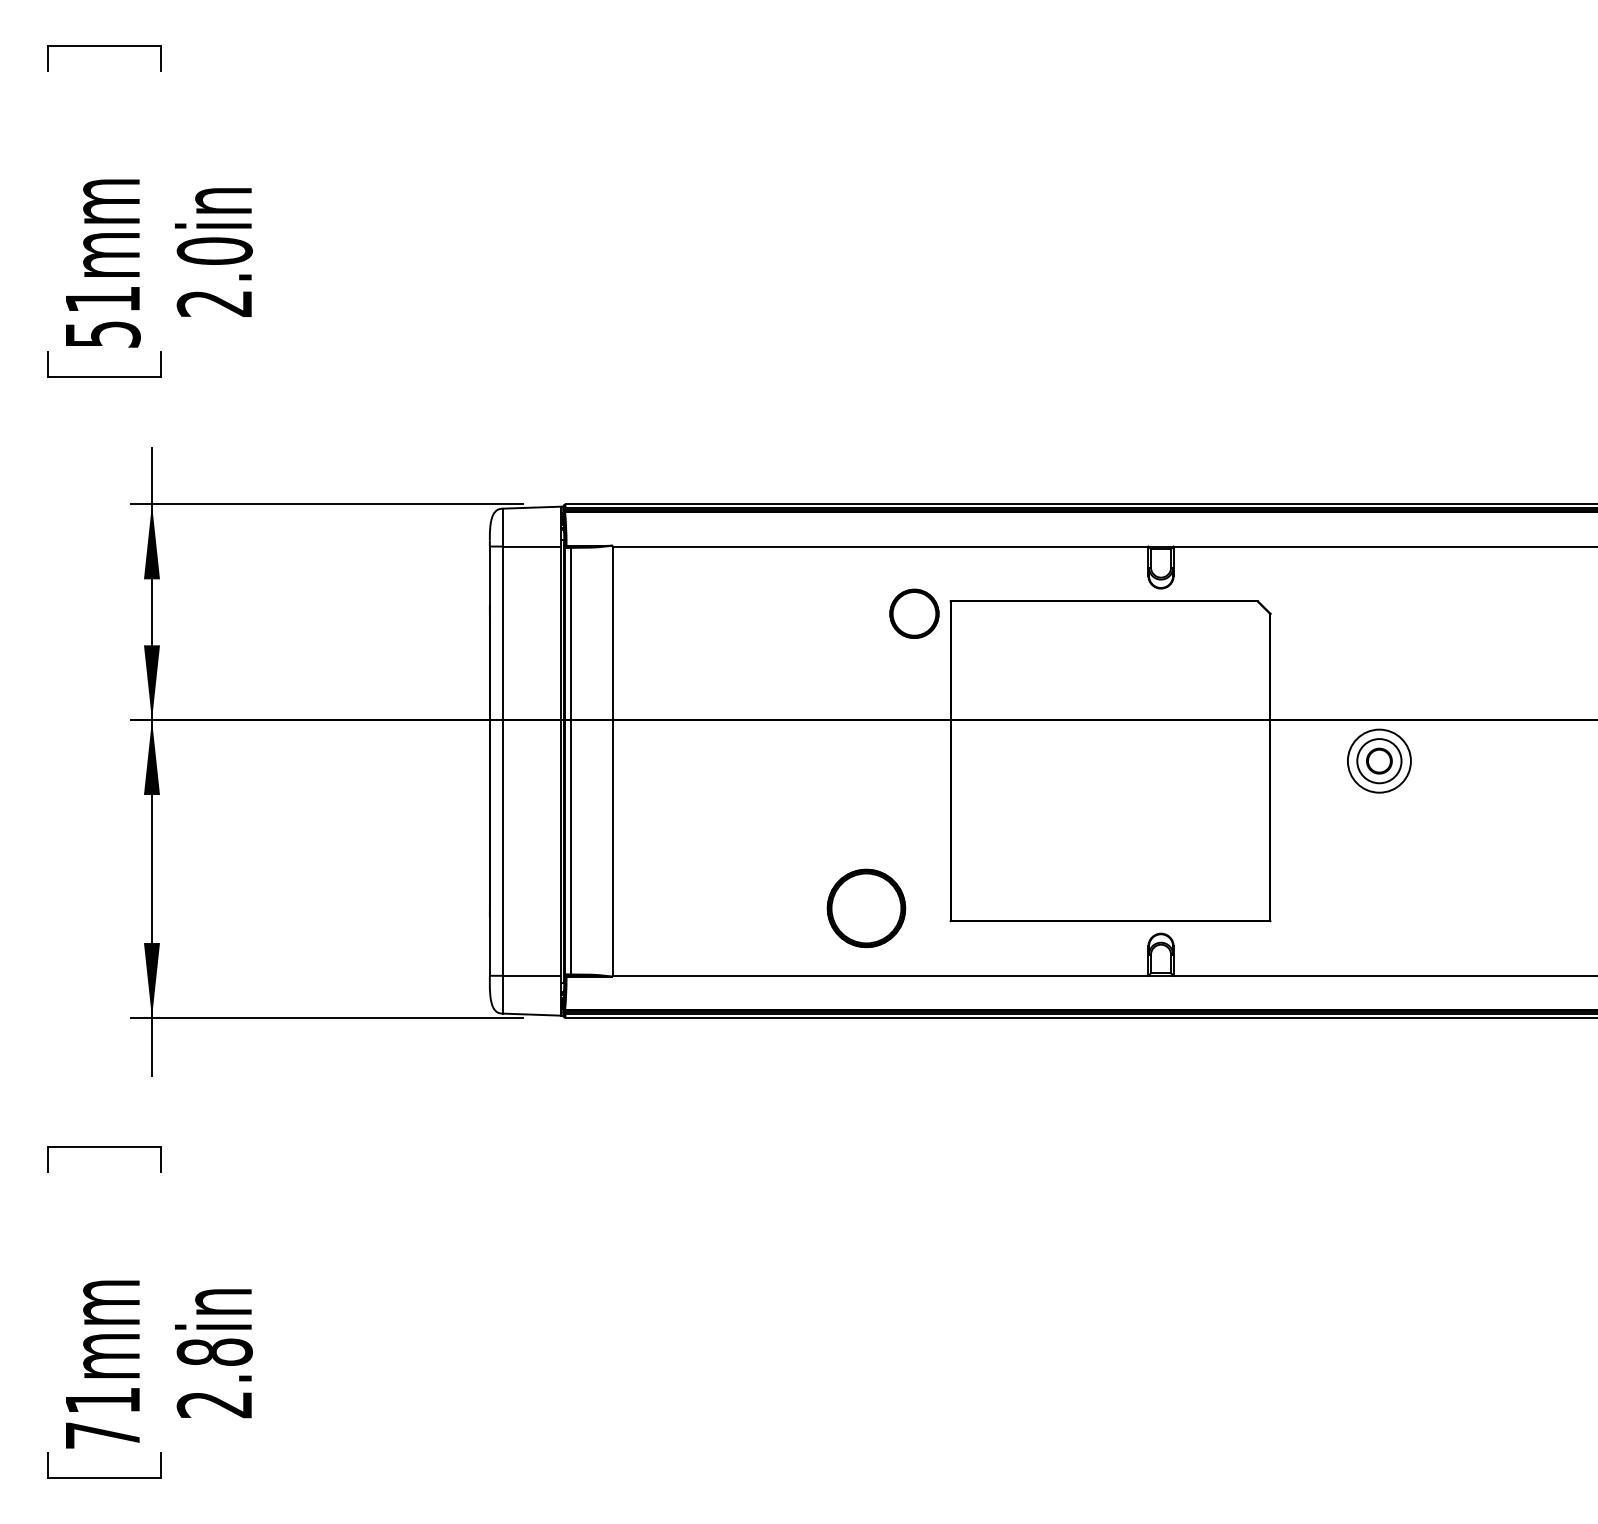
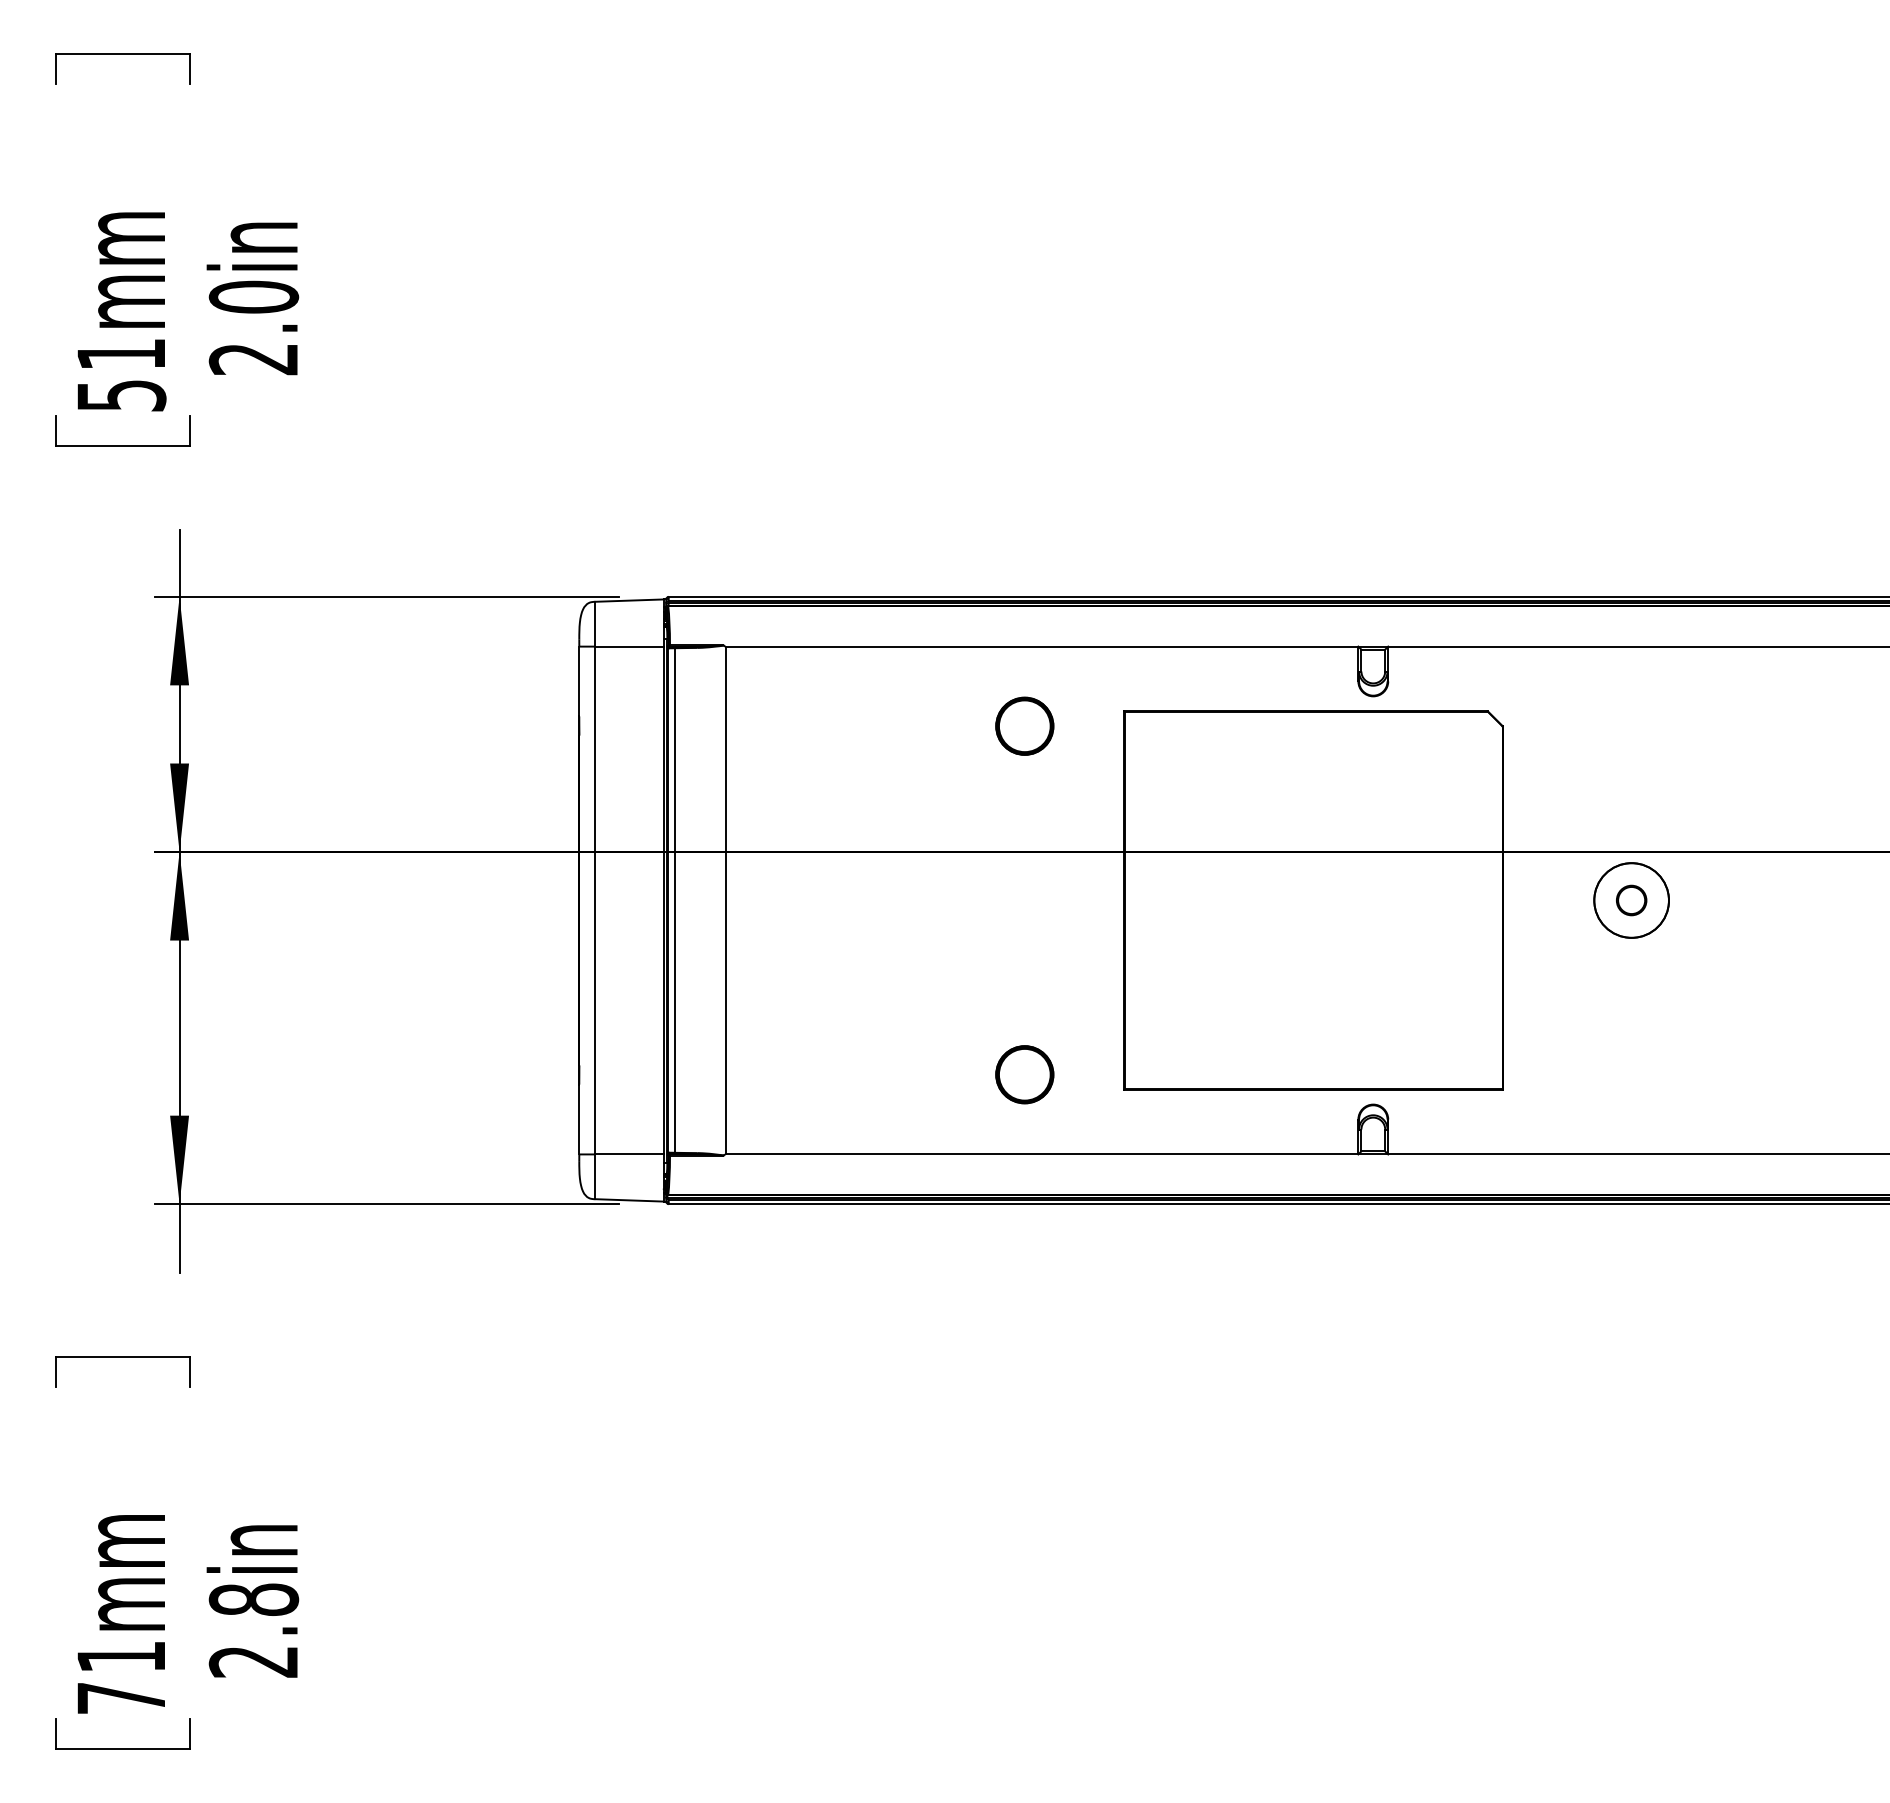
part: (914, 613) -> (1024, 725), moved
circle: (1379, 760) -> (1631, 899), size x1.43
part: (866, 908) -> (1024, 1074), size x0.62

